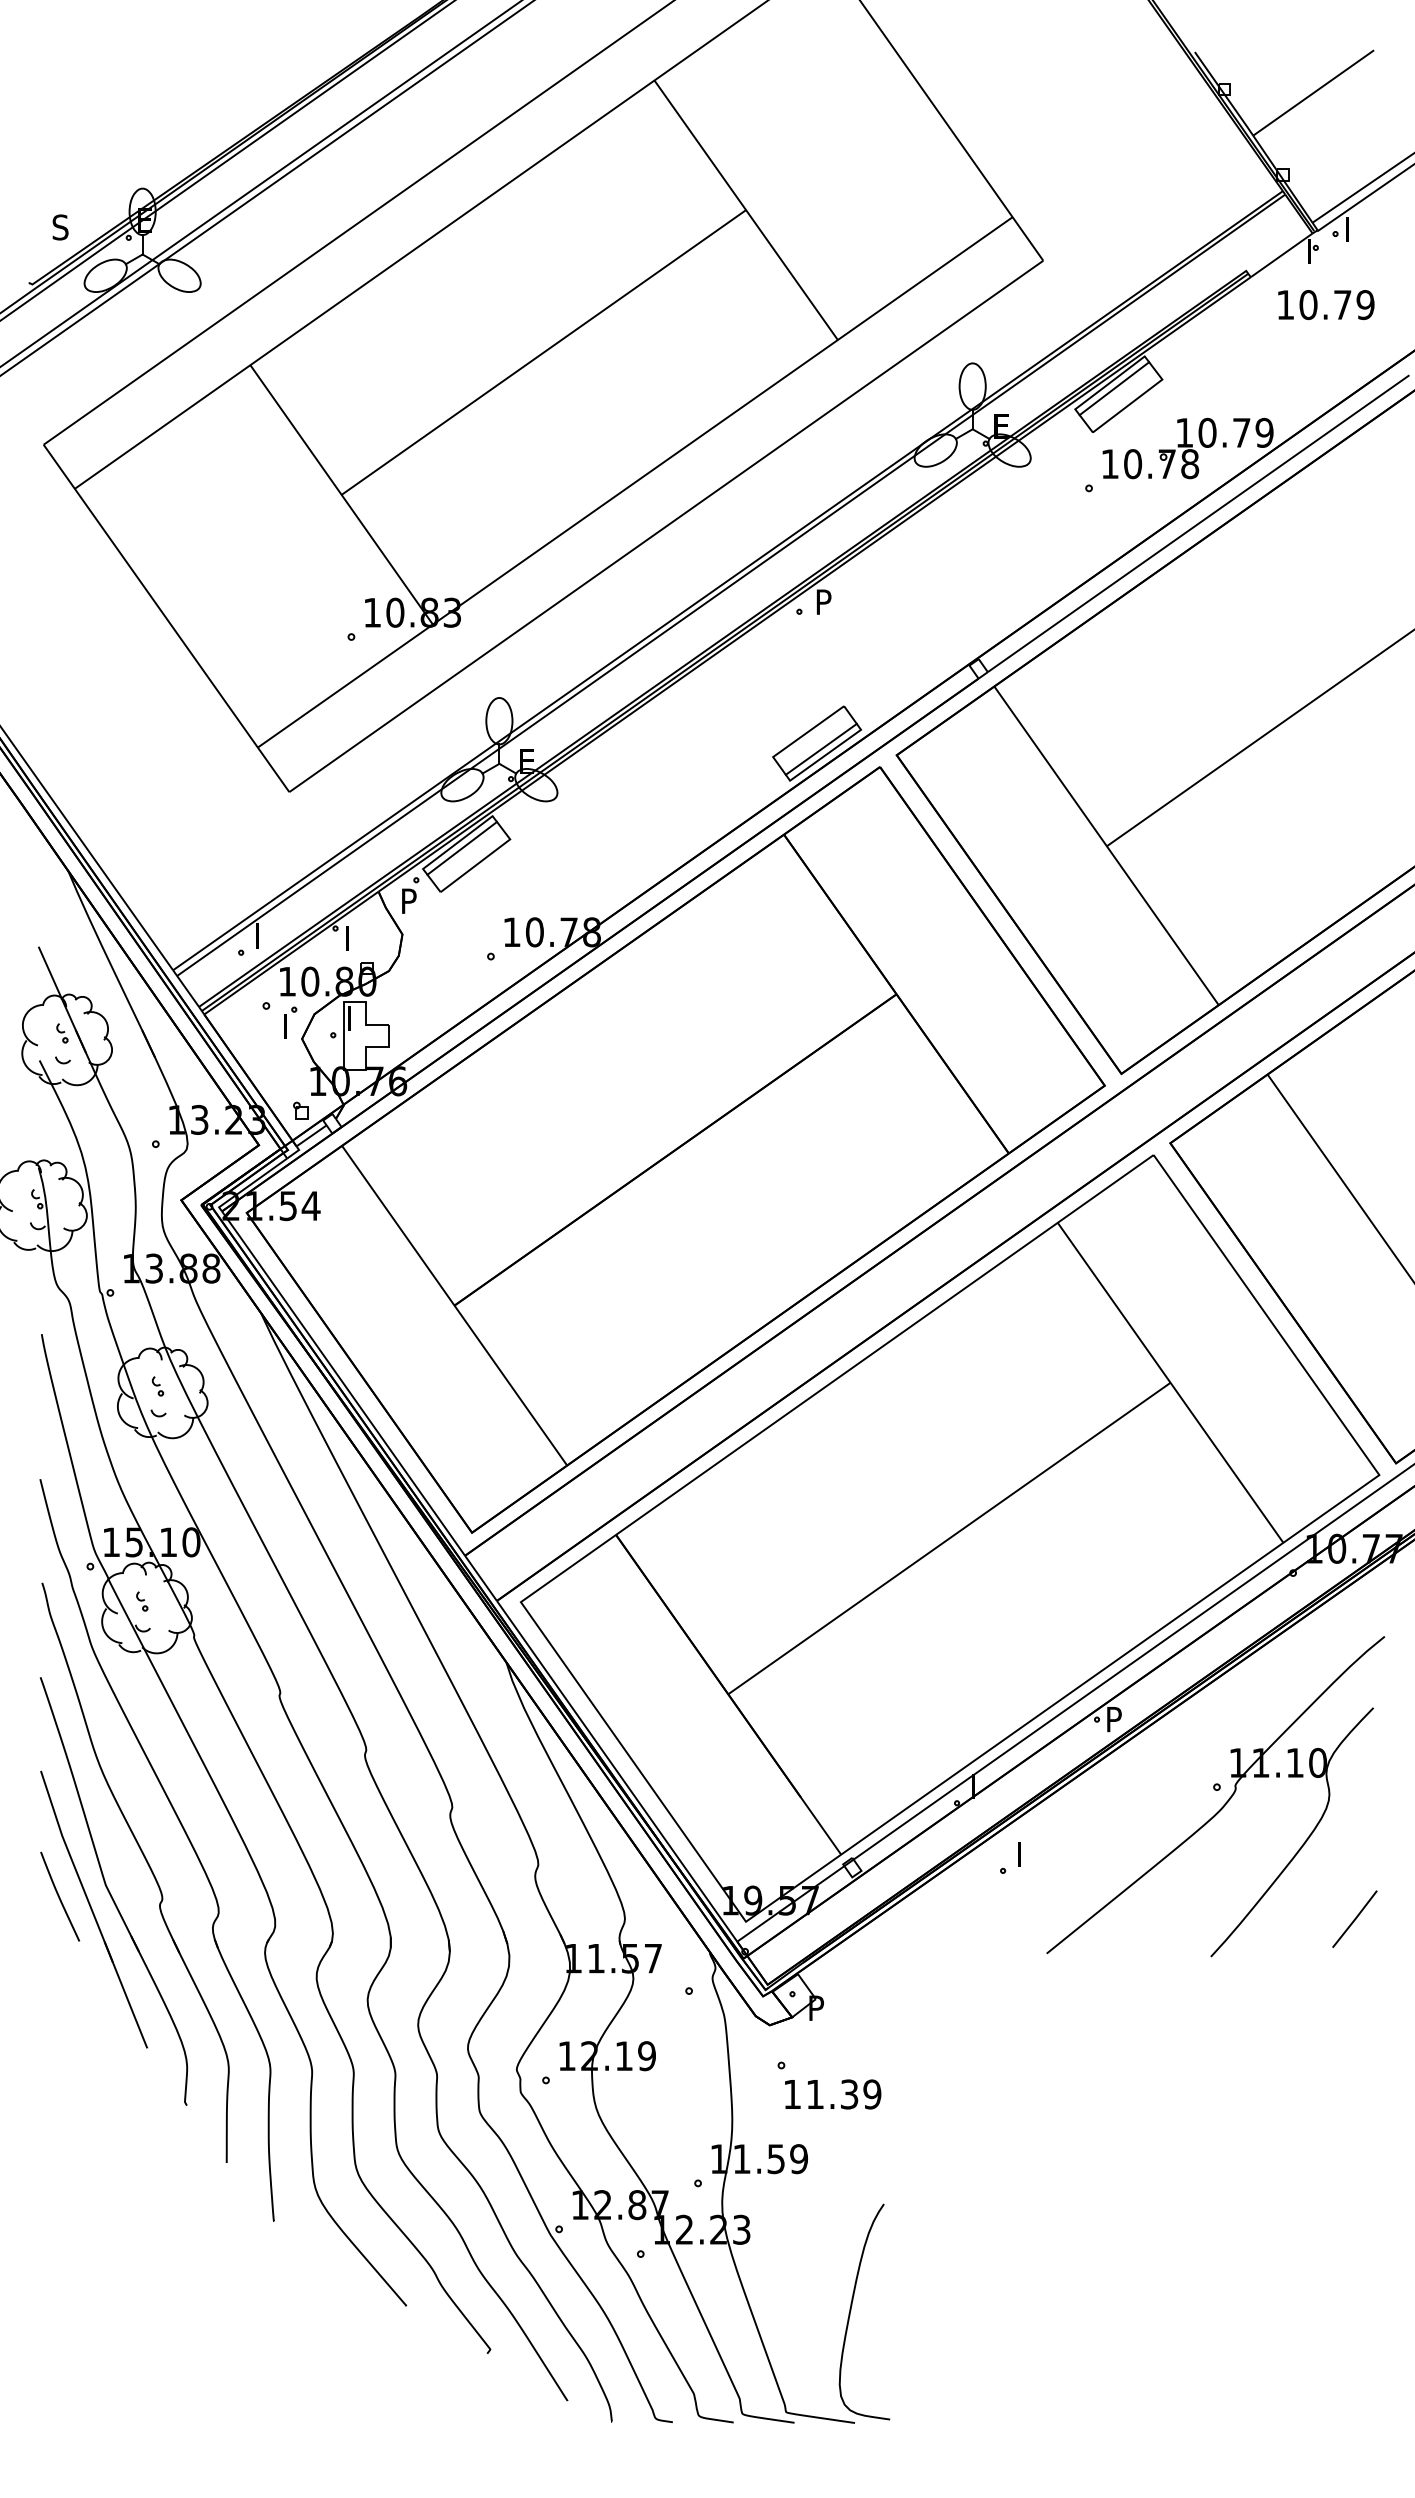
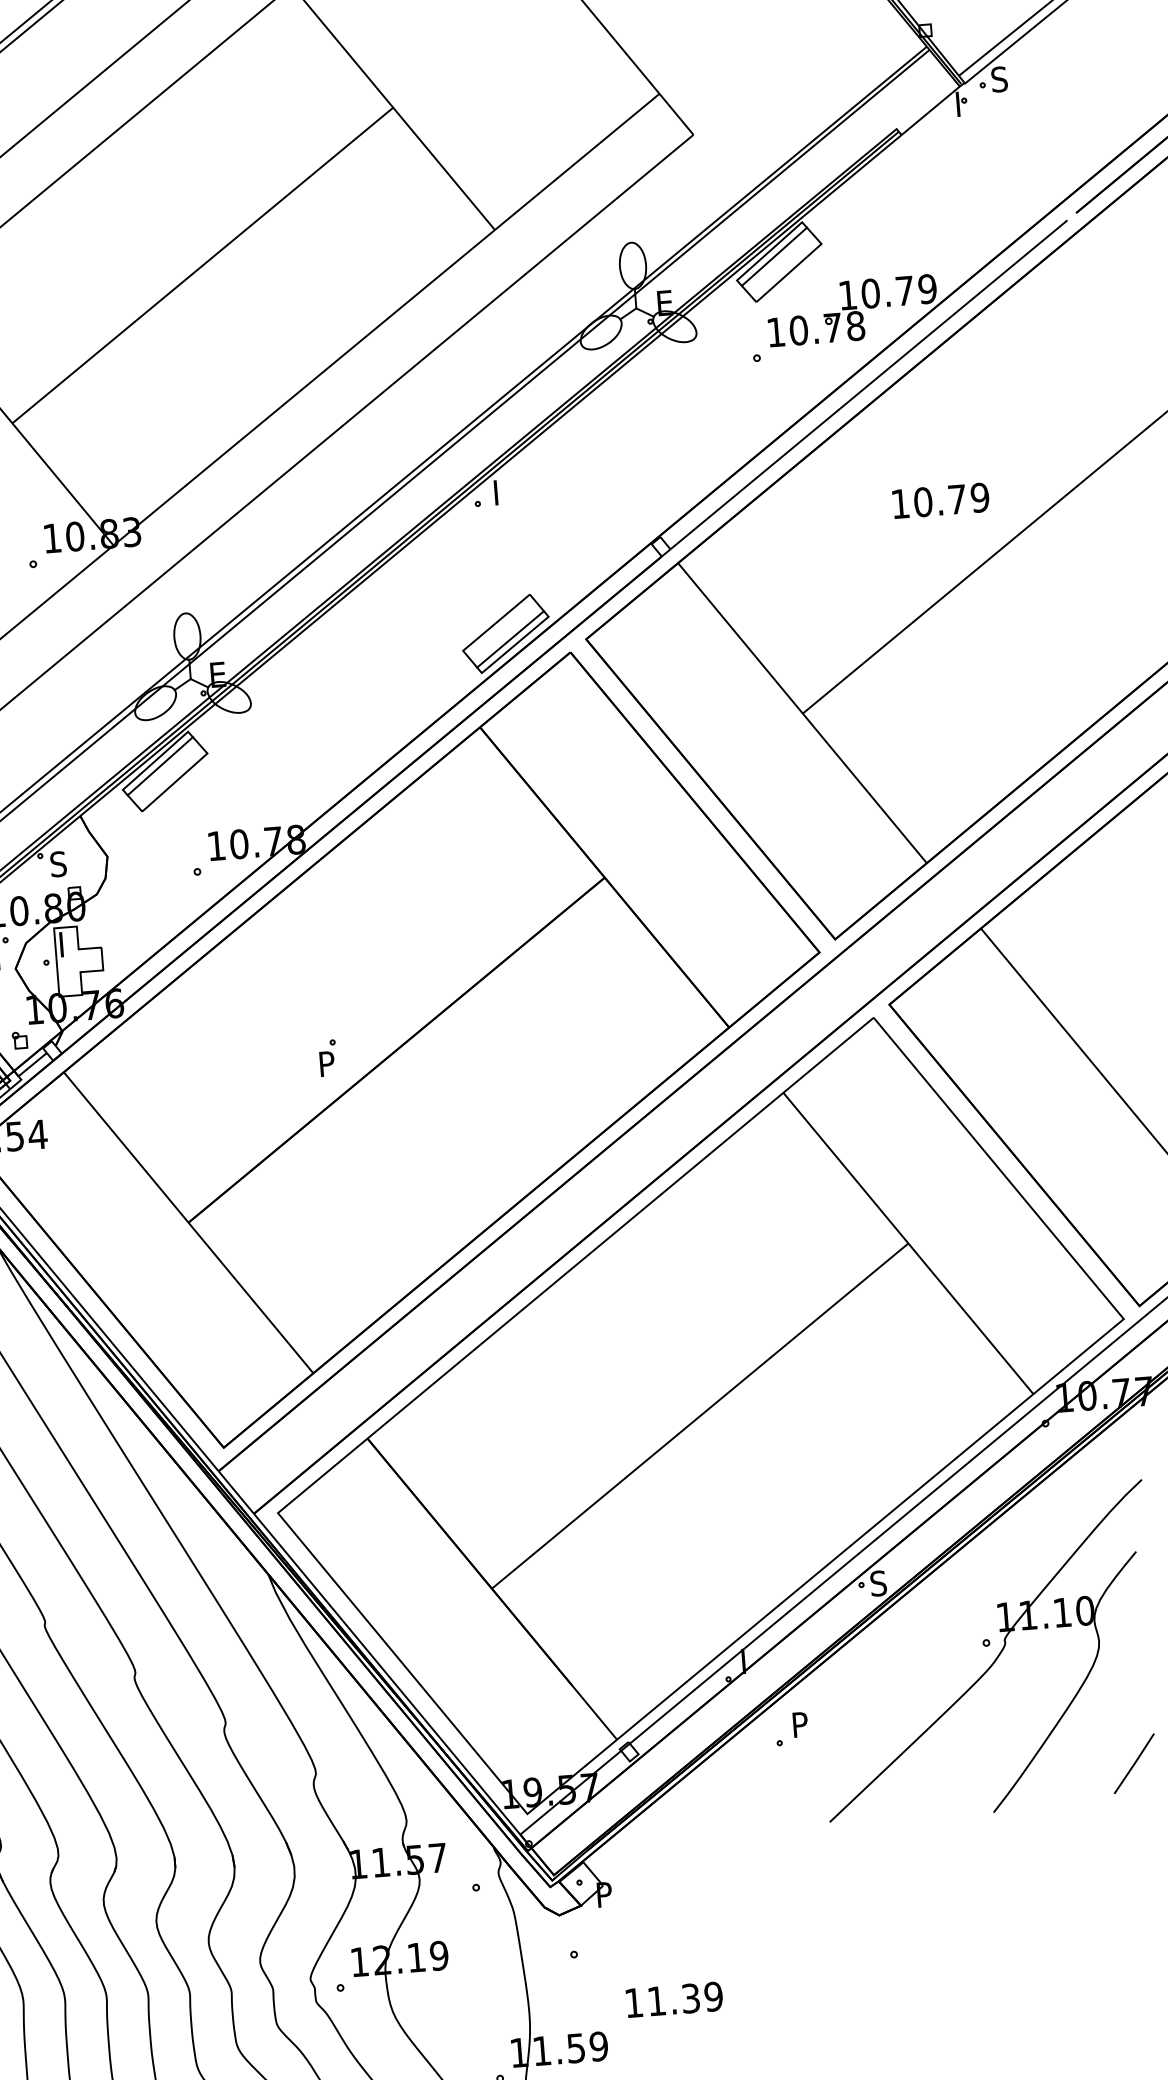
text: (1352, 229) -> (999, 79), I -> S
text: (1326, 305) -> (941, 501), moved
text: (823, 601) -> (501, 491), P -> I
part: (410, 895) -> (328, 1058), moved
text: (353, 938) -> (59, 864), I -> S
text: (1114, 1719) -> (878, 1583), P -> S
text: (1025, 1853) -> (800, 1724), I -> P
text: (833, 2094) -> (674, 1999), moved

